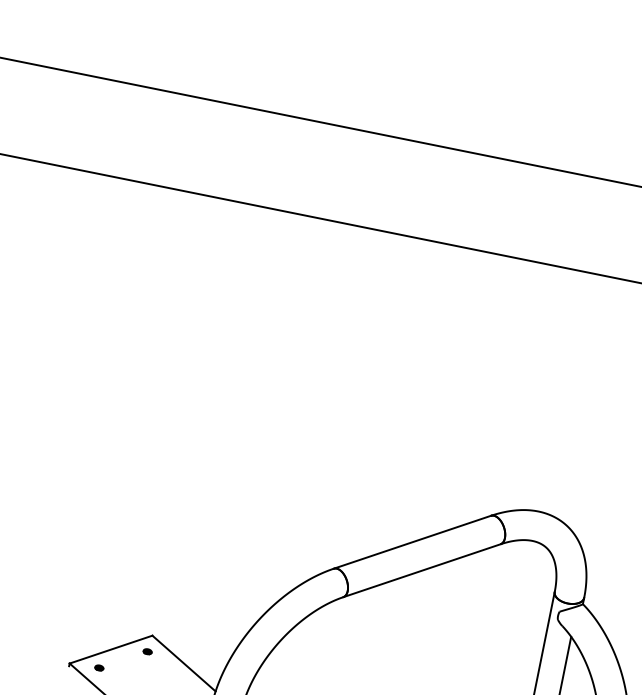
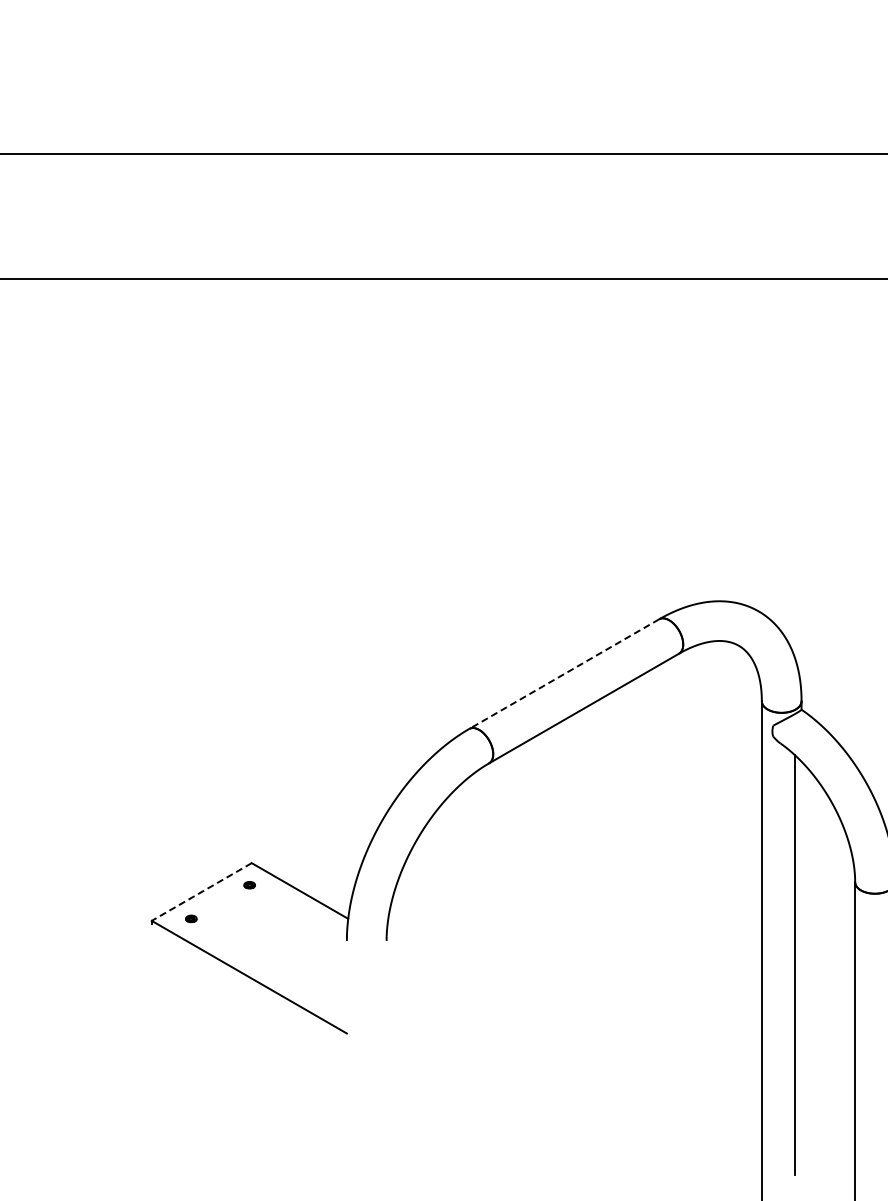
line: (412, 542) -> (564, 674), solid -> dashed
line: (110, 649) -> (201, 892), solid -> dashed

